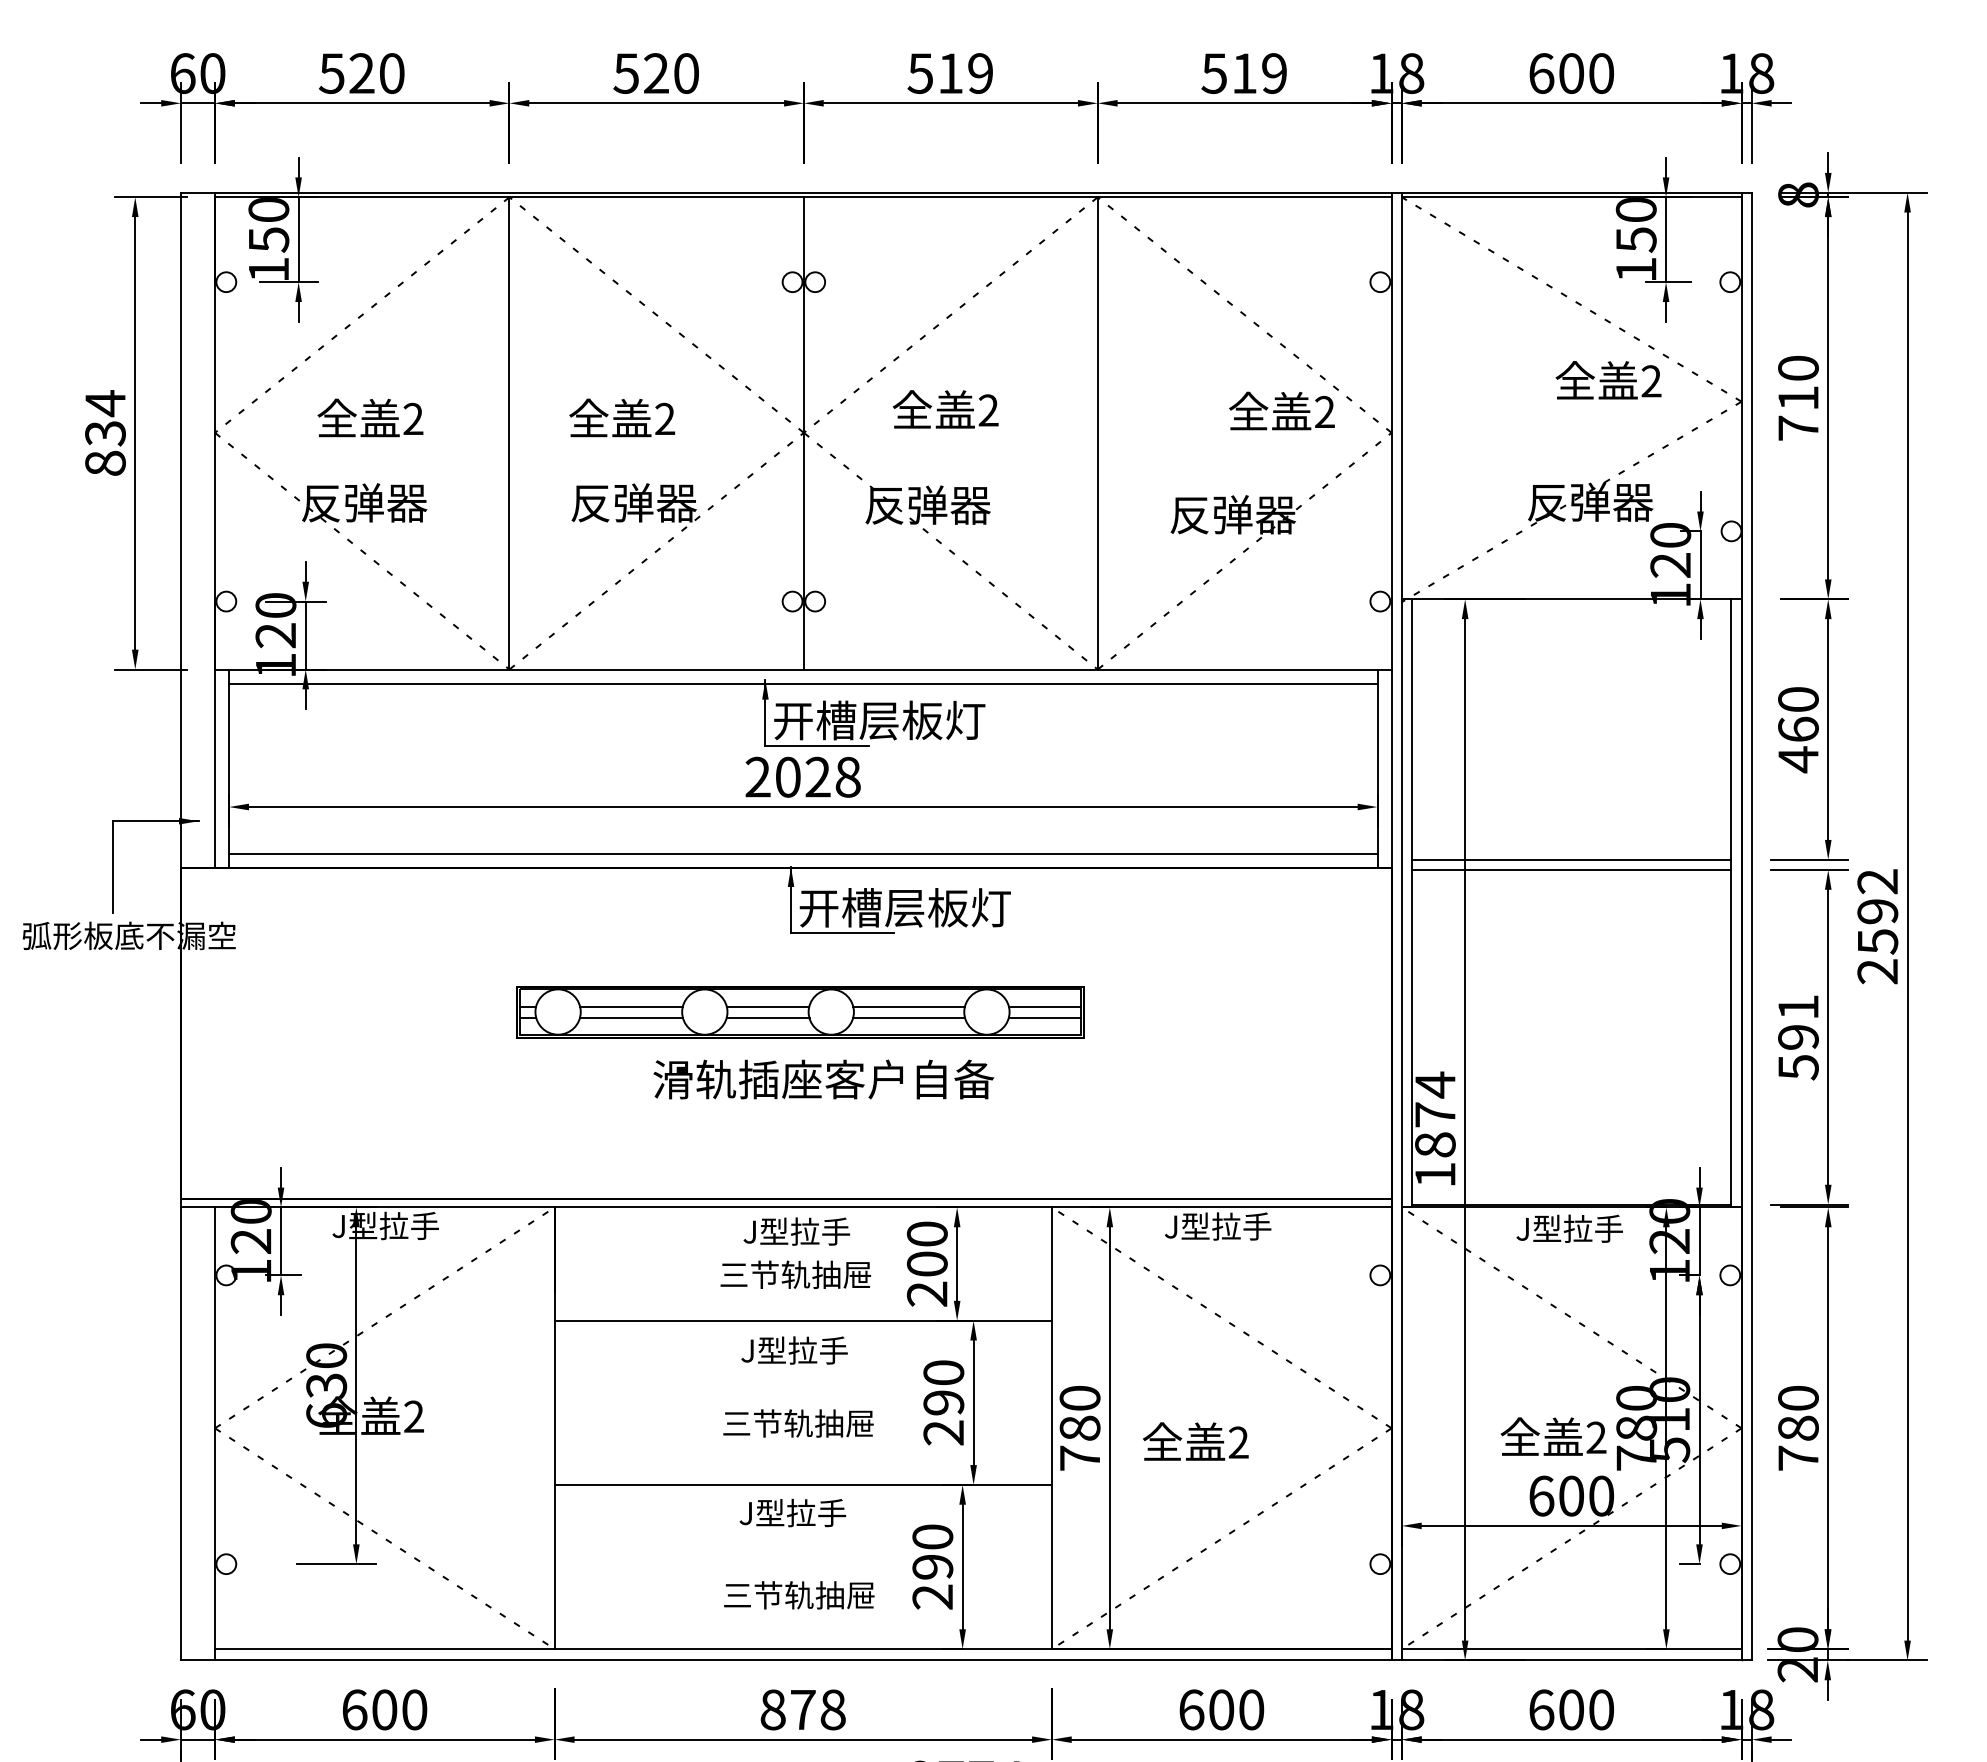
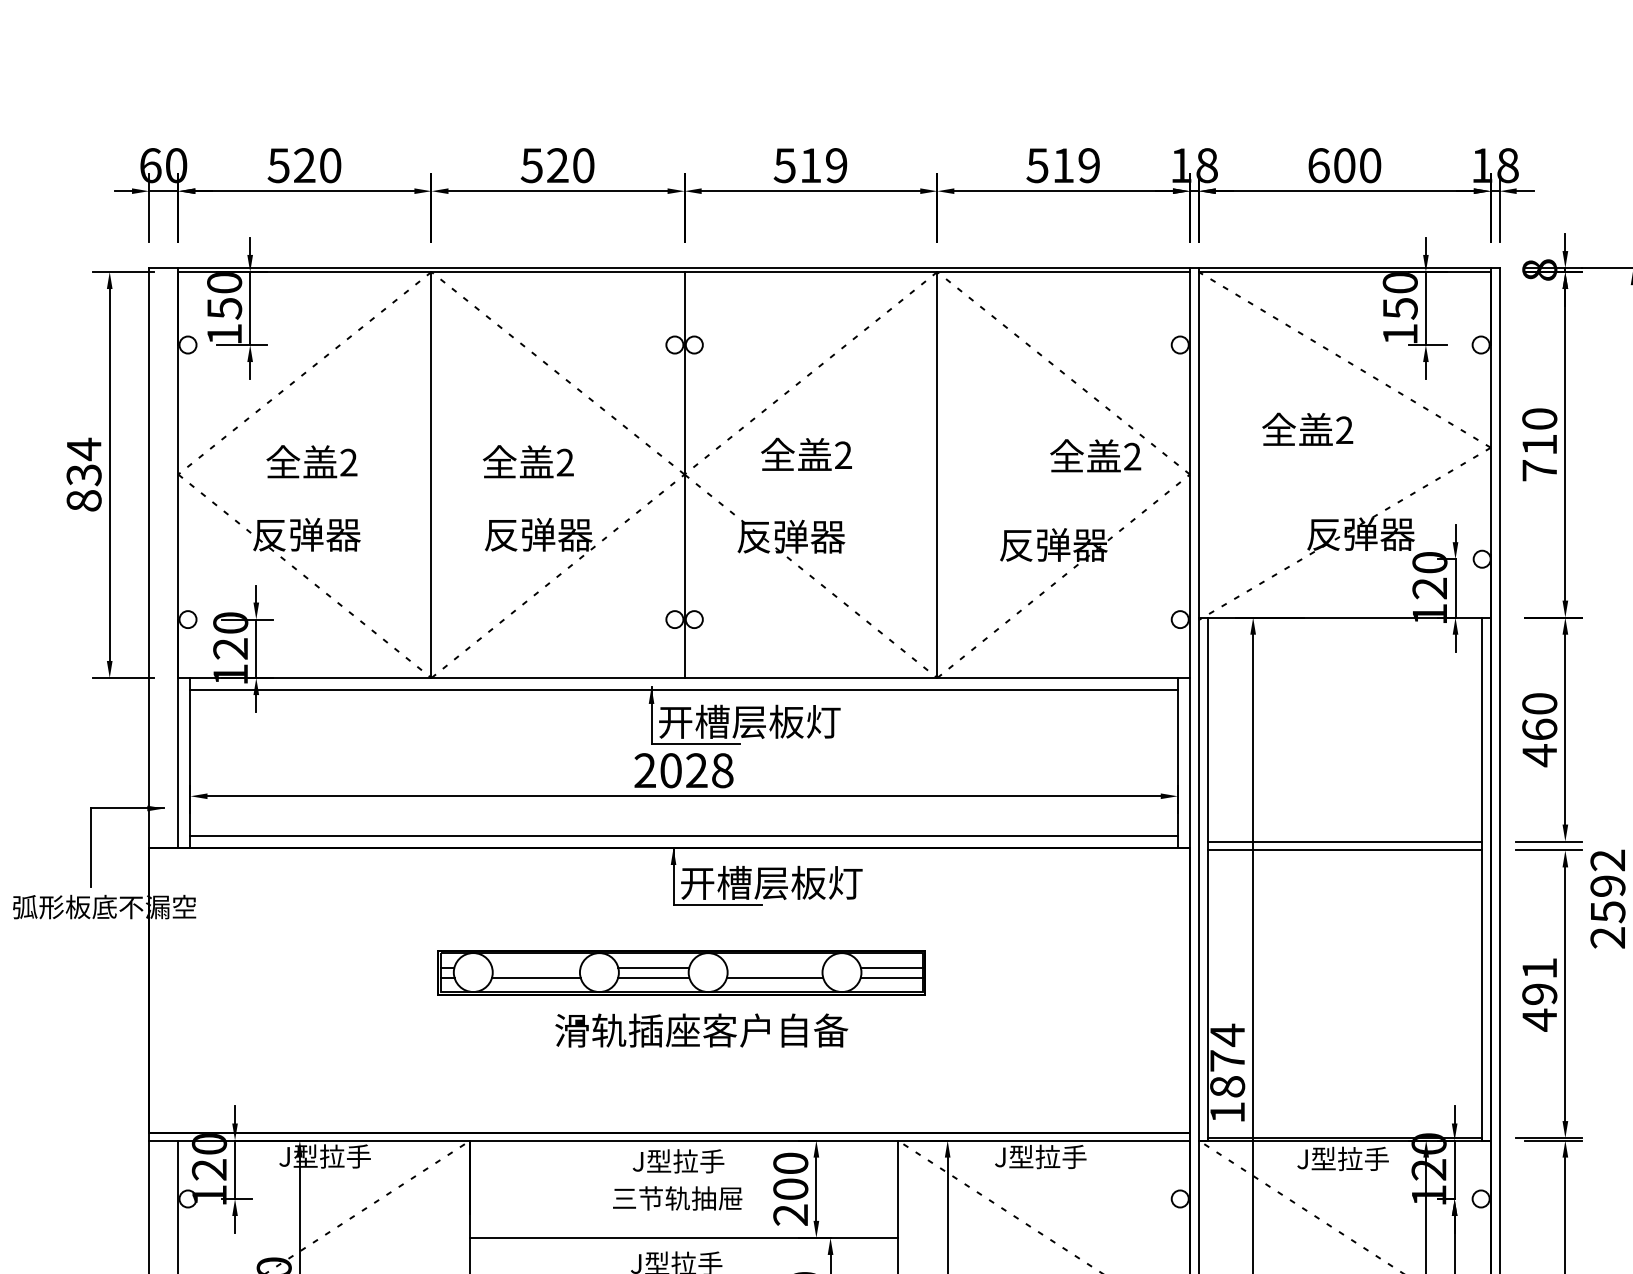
text: (1608, 380) -> (1307, 429), moved
line: (631, 1006) -> (536, 967), removed
line: (908, 1006) -> (774, 967), removed
text: (1798, 1067) -> (1539, 1020), 591 -> 491

